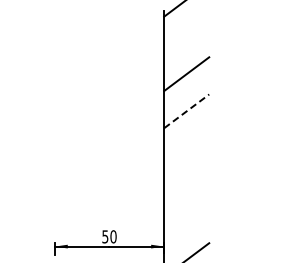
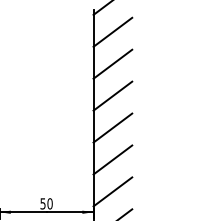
line: (186, 36) -> (112, 31), added
line: (187, 111) -> (113, 96), dashed -> solid
line: (186, 148) -> (112, 128), added
line: (186, 185) -> (112, 159), added
line: (186, 222) -> (112, 191), added

